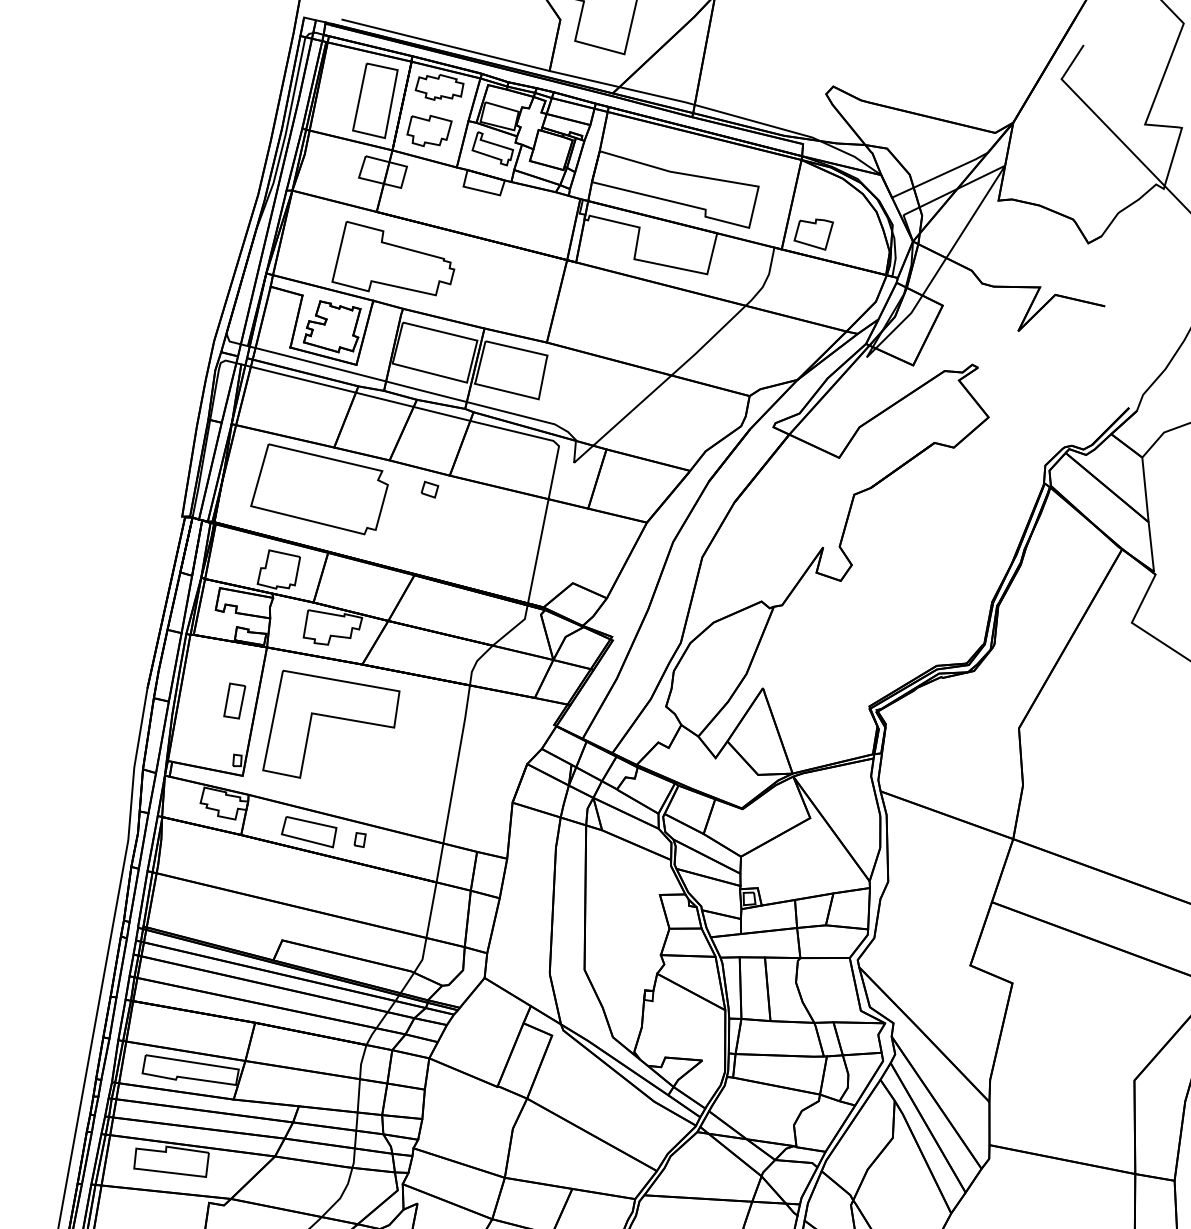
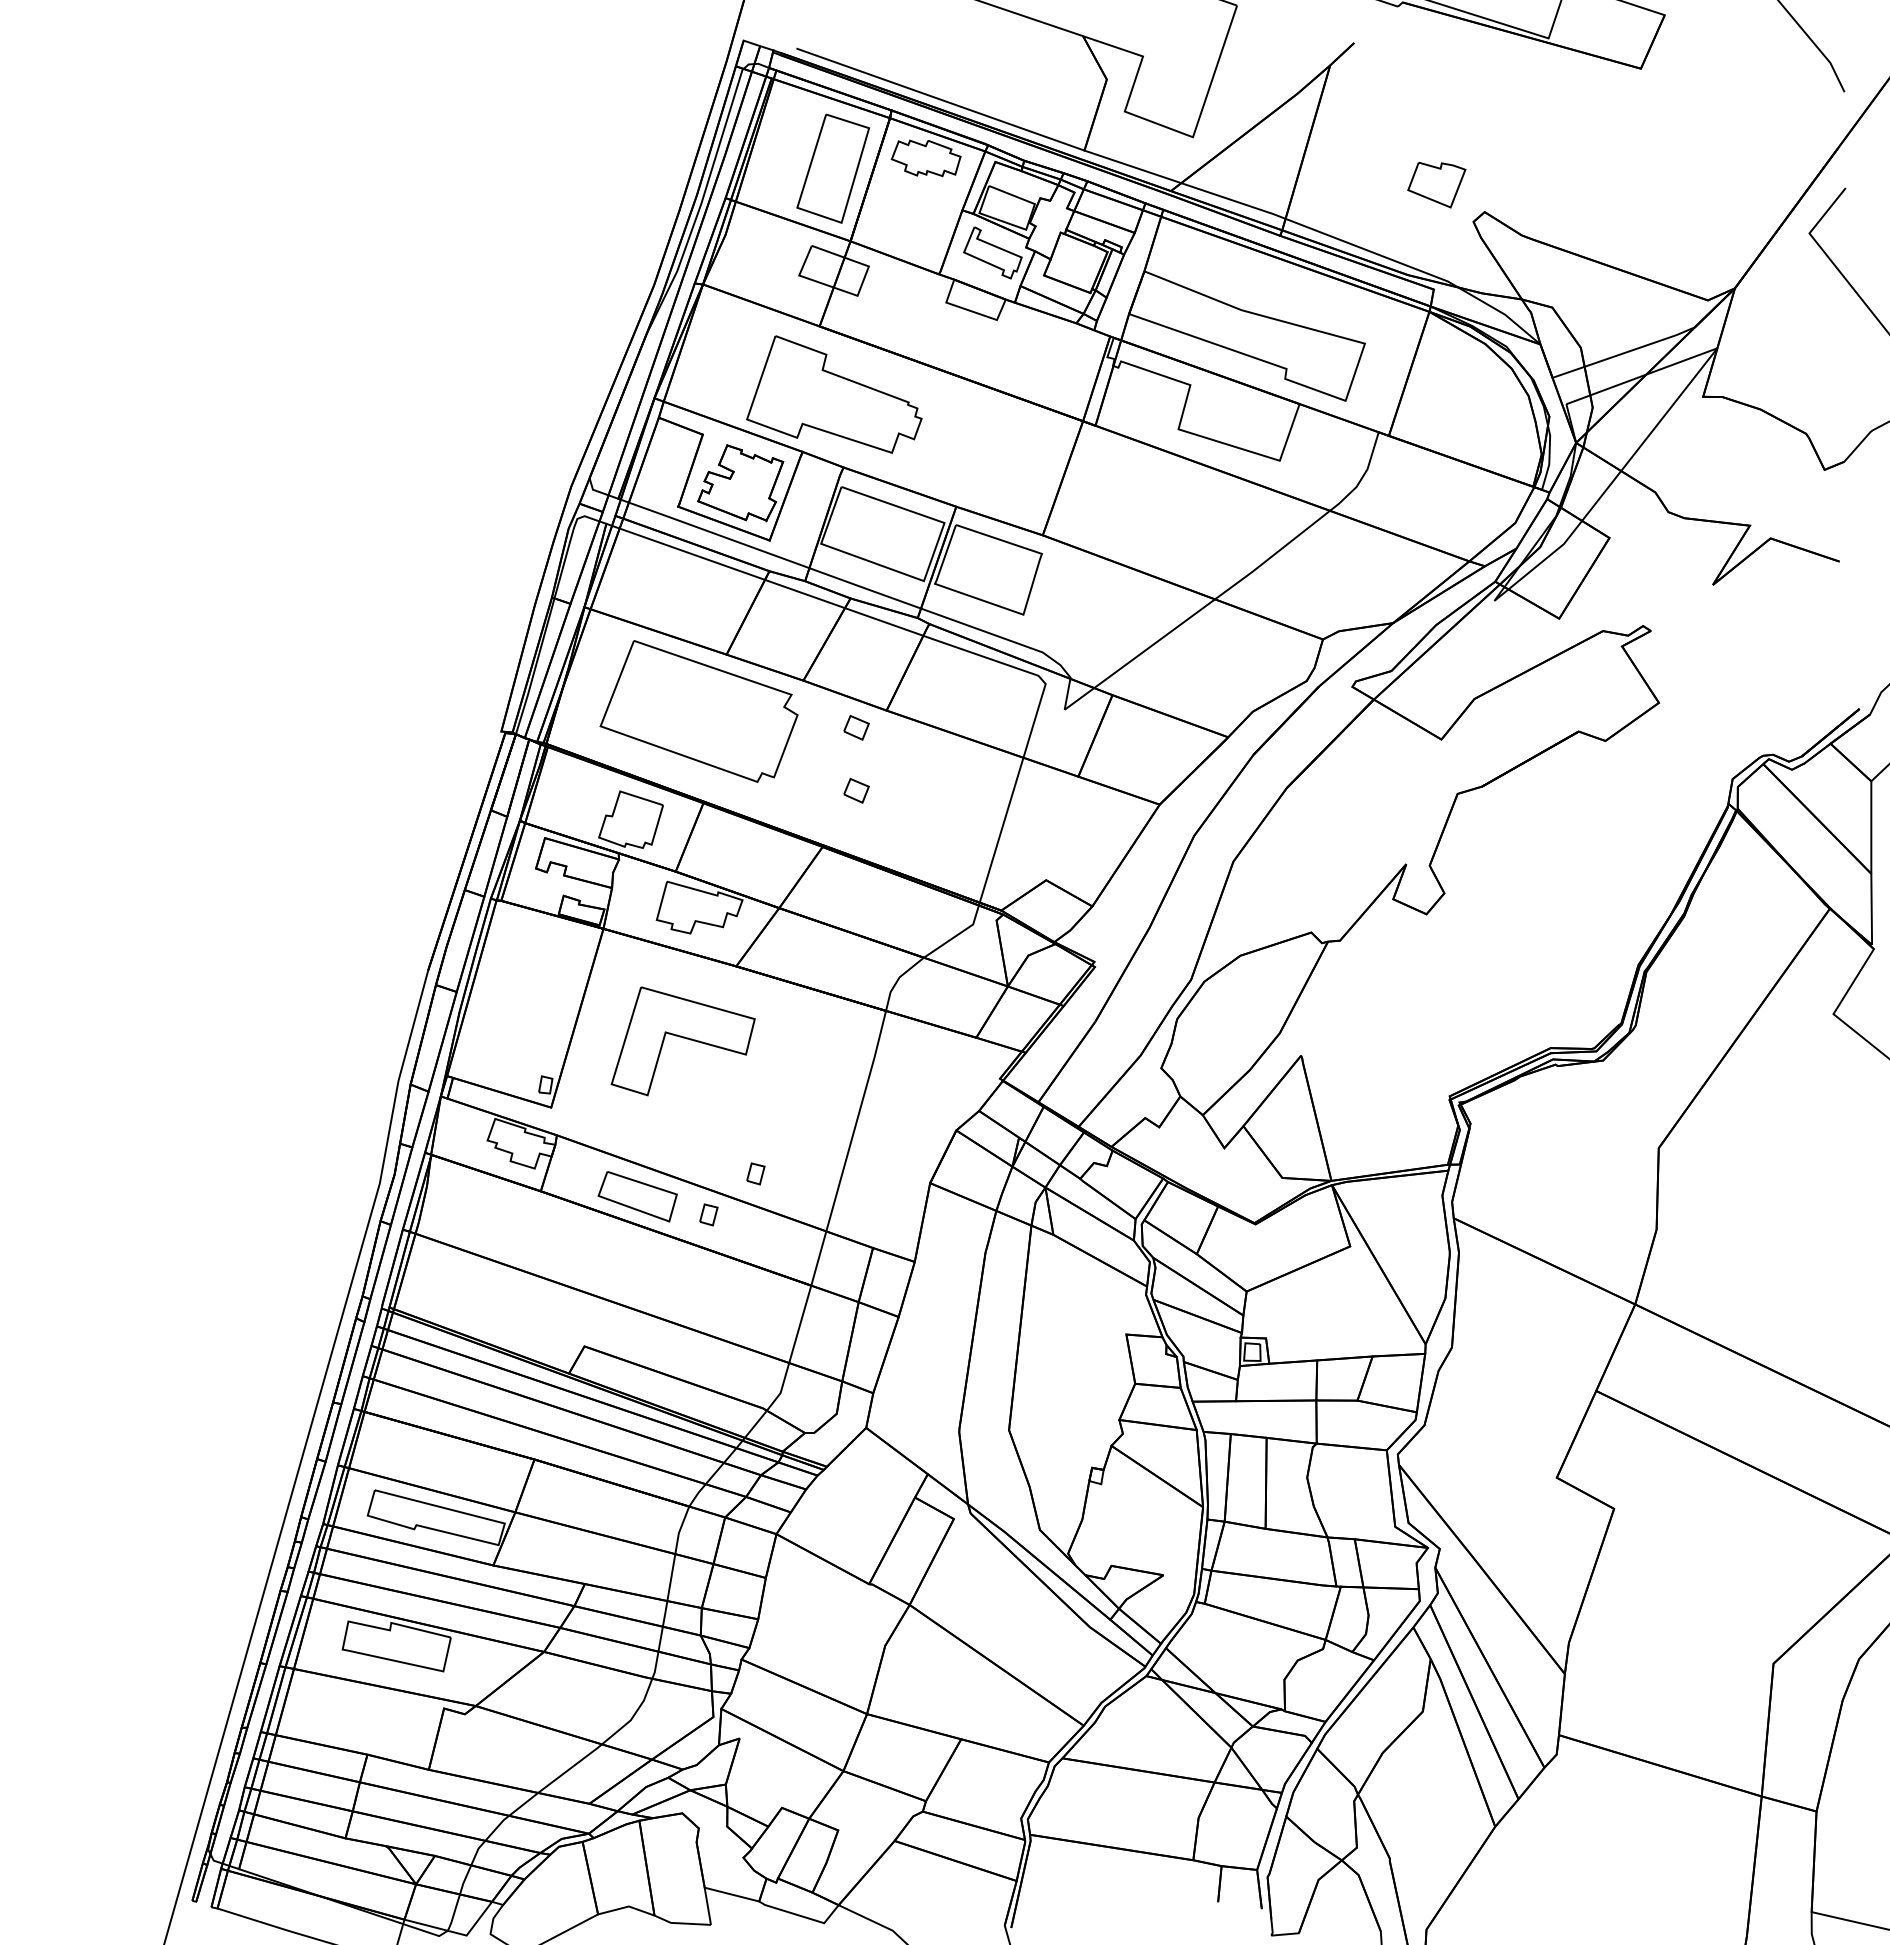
part: (429, 130) -> (905, 217), removed
part: (813, 234) -> (1436, 184), moved
part: (434, 533) -> (856, 790), added
part: (234, 701) -> (550, 1000), removed
part: (330, 720) -> (683, 1041), size x0.7
part: (389, 807) -> (755, 1173), added

